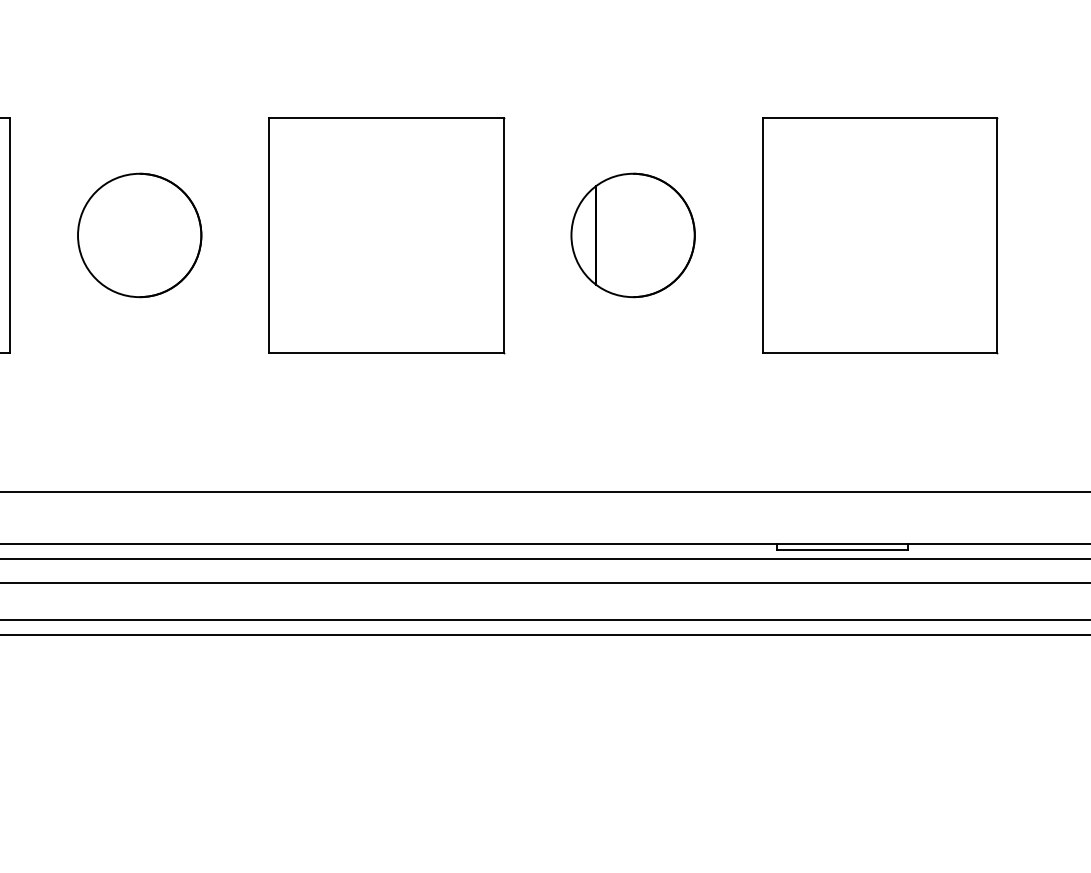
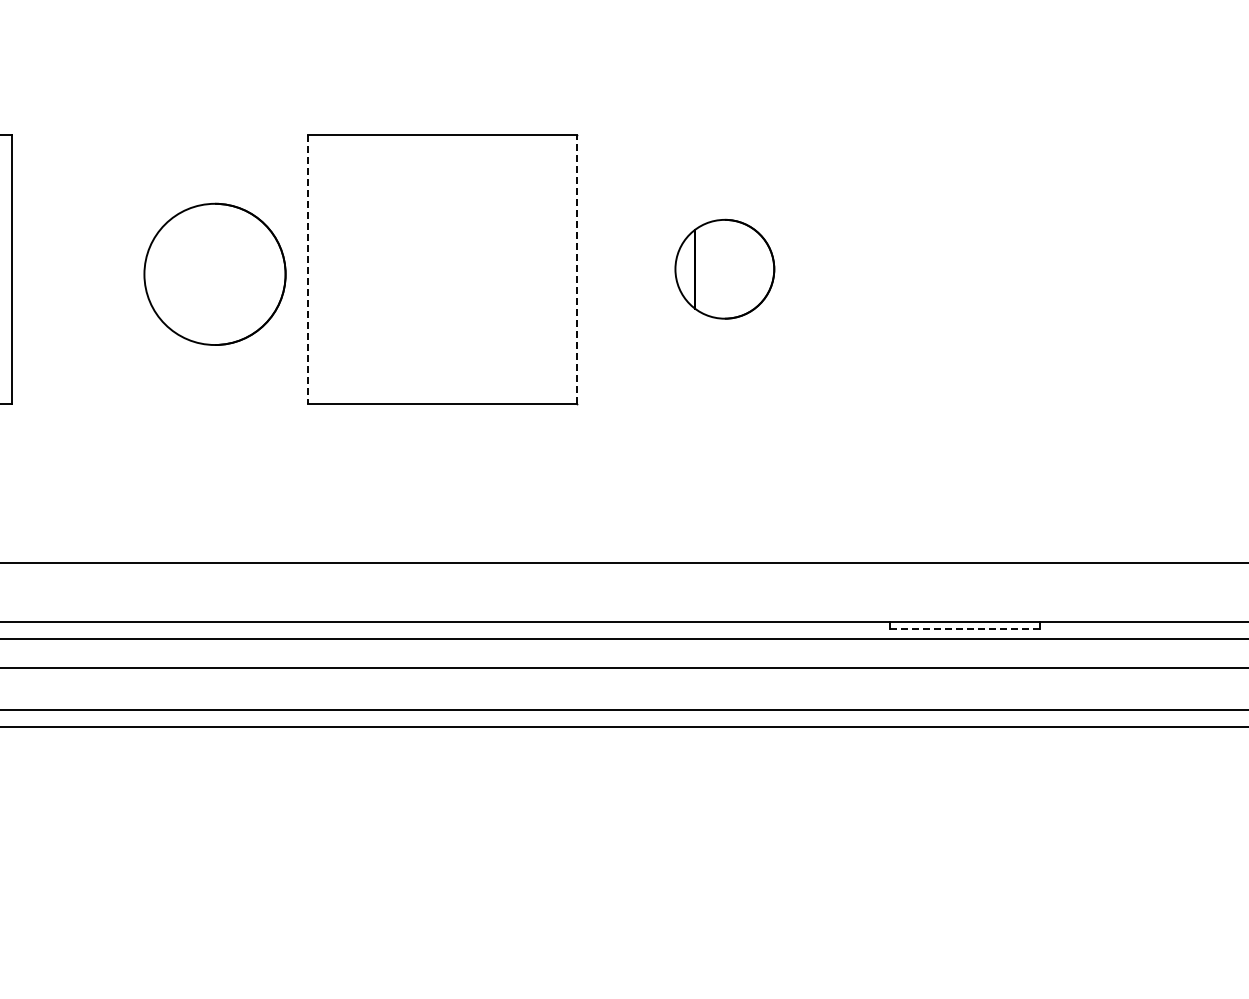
circle: (139, 234) -> (214, 273), moved
line: (503, 234) -> (576, 268), solid -> dashed
part: (632, 234) -> (724, 268), size x0.7
line: (269, 235) -> (308, 269), solid -> dashed
part: (880, 235) -> (1007, 269), removed
line: (842, 550) -> (964, 629), solid -> dashed

